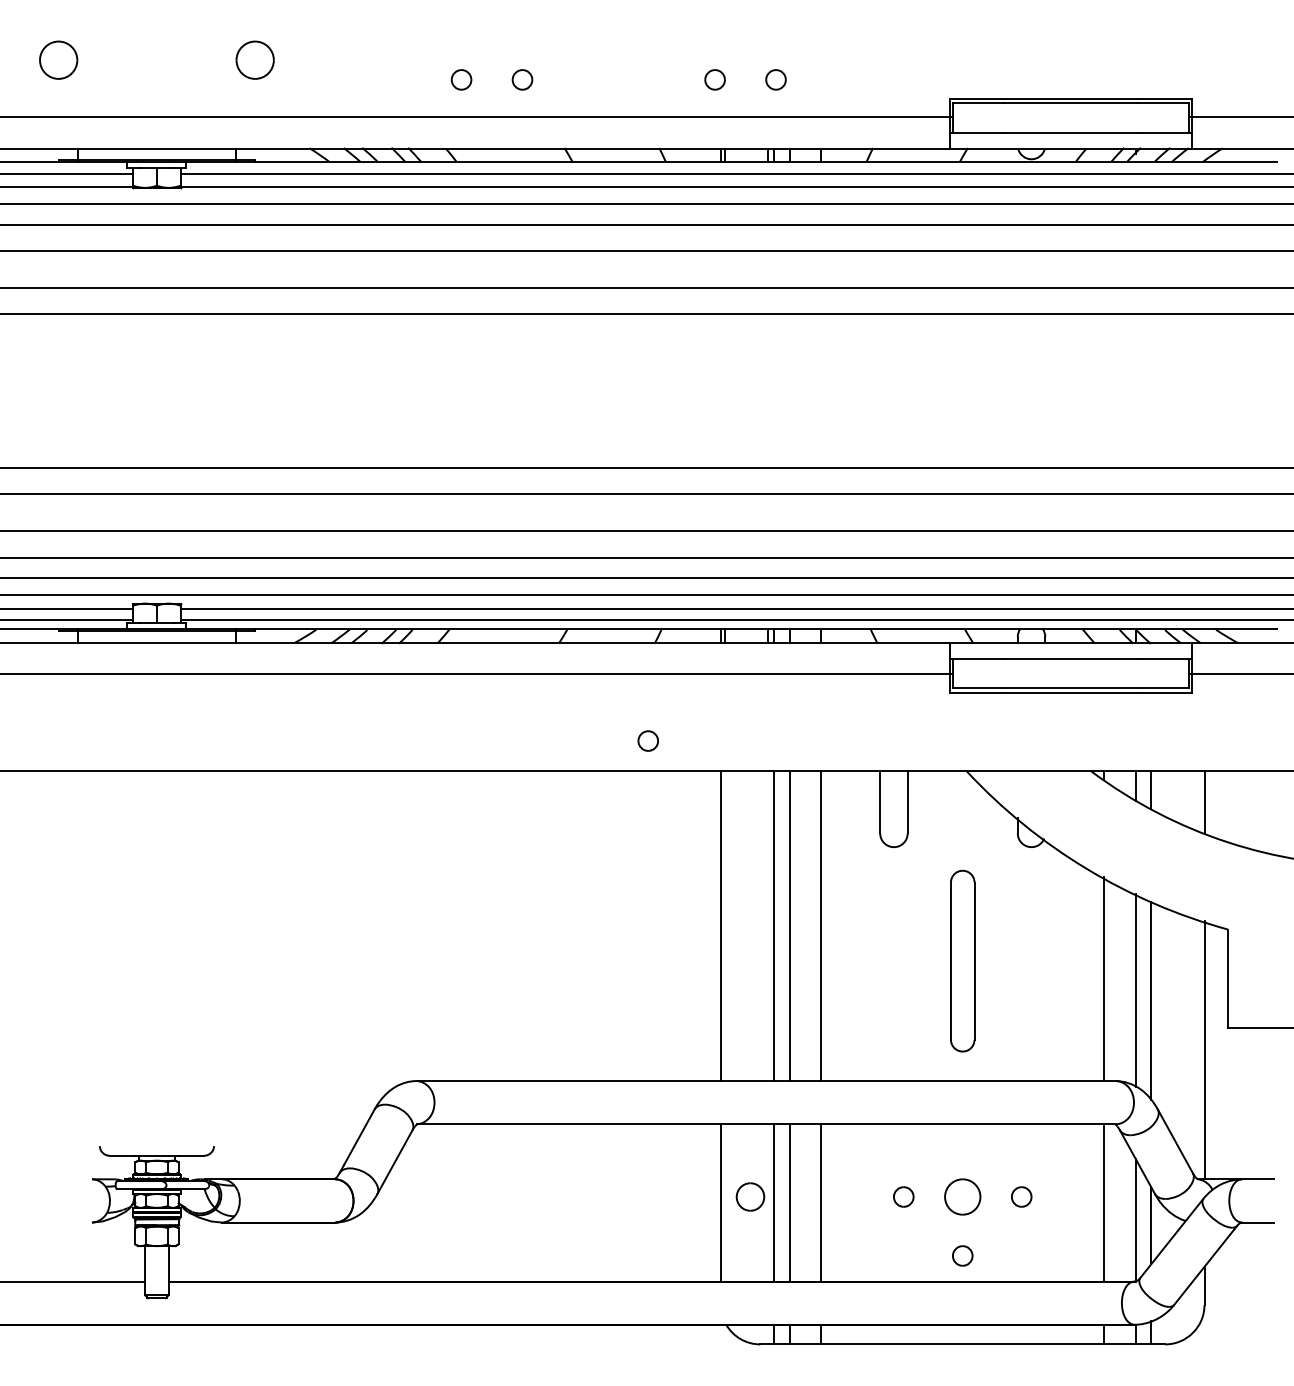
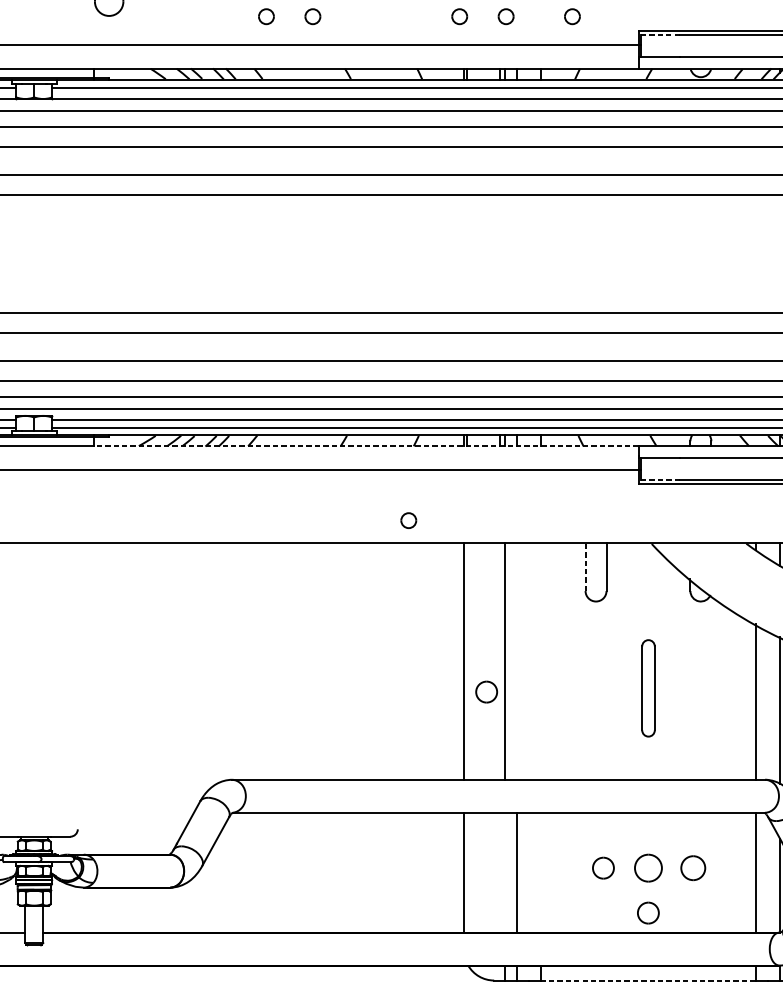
part: (862, 79) -> (572, 16), added
line: (978, 103) -> (660, 34), solid -> dashed
line: (592, 642) -> (366, 445), solid -> dashed
line: (978, 688) -> (660, 480), solid -> dashed
line: (880, 801) -> (585, 566), solid -> dashed
line: (789, 925) -> (516, 661), removed
line: (821, 925) -> (540, 661), removed
part: (962, 960) -> (648, 687), size x0.7
part: (750, 1196) -> (486, 691), moved
part: (903, 1196) -> (603, 867), size x1.4
part: (1021, 1196) -> (693, 867), size x1.6
line: (774, 1202) -> (504, 872), removed
line: (821, 1202) -> (540, 872), removed
part: (962, 1255) -> (648, 912), size x1.4
line: (962, 1344) -> (648, 980), solid -> dashed

